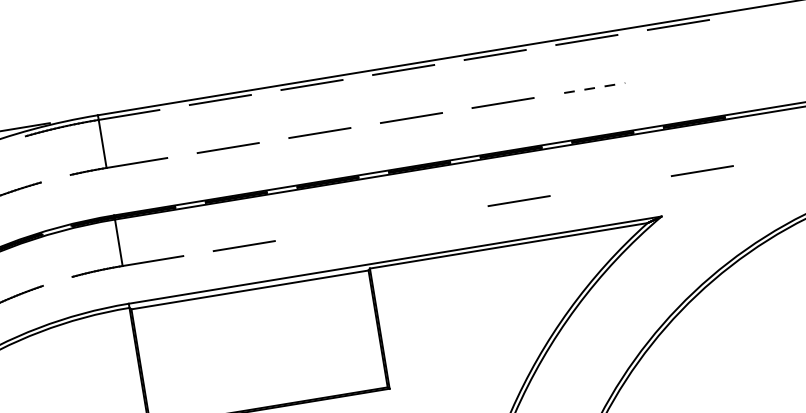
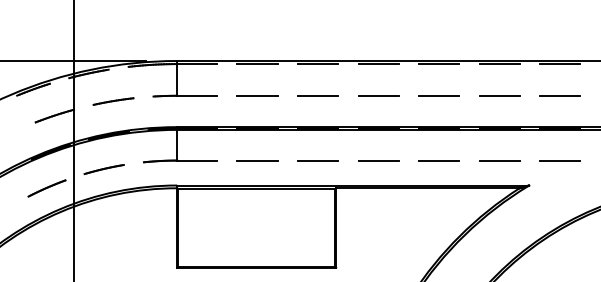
line: (686, 72) -> (560, 95), added
line: (595, 87) -> (500, 95), dashed -> solid
line: (610, 186) -> (499, 160), added
line: (427, 216) -> (378, 160), added
line: (336, 230) -> (318, 160), added

